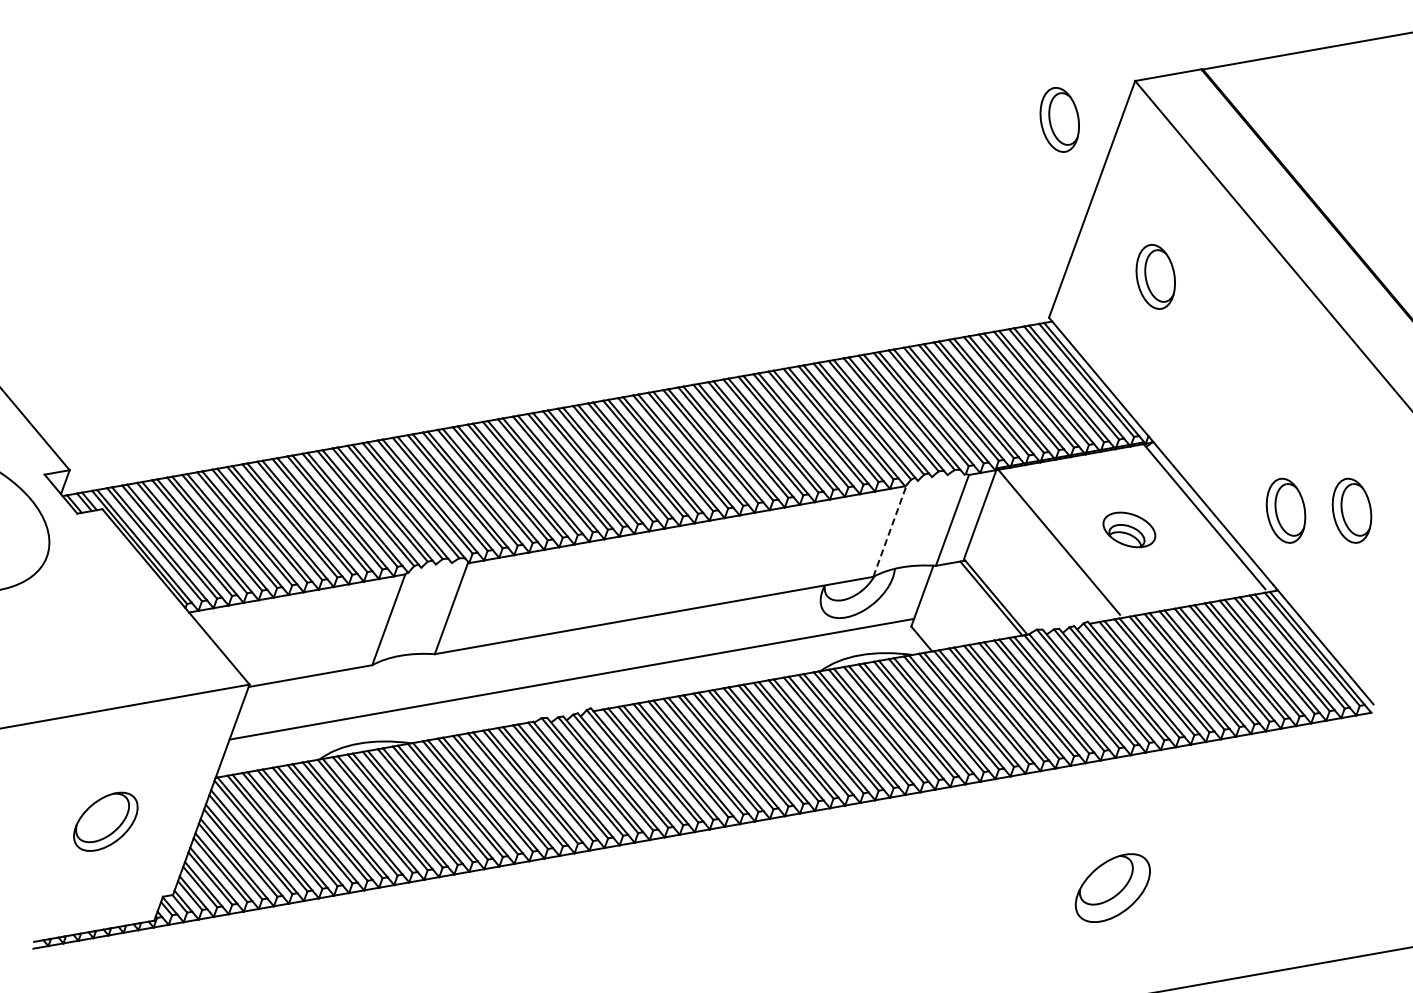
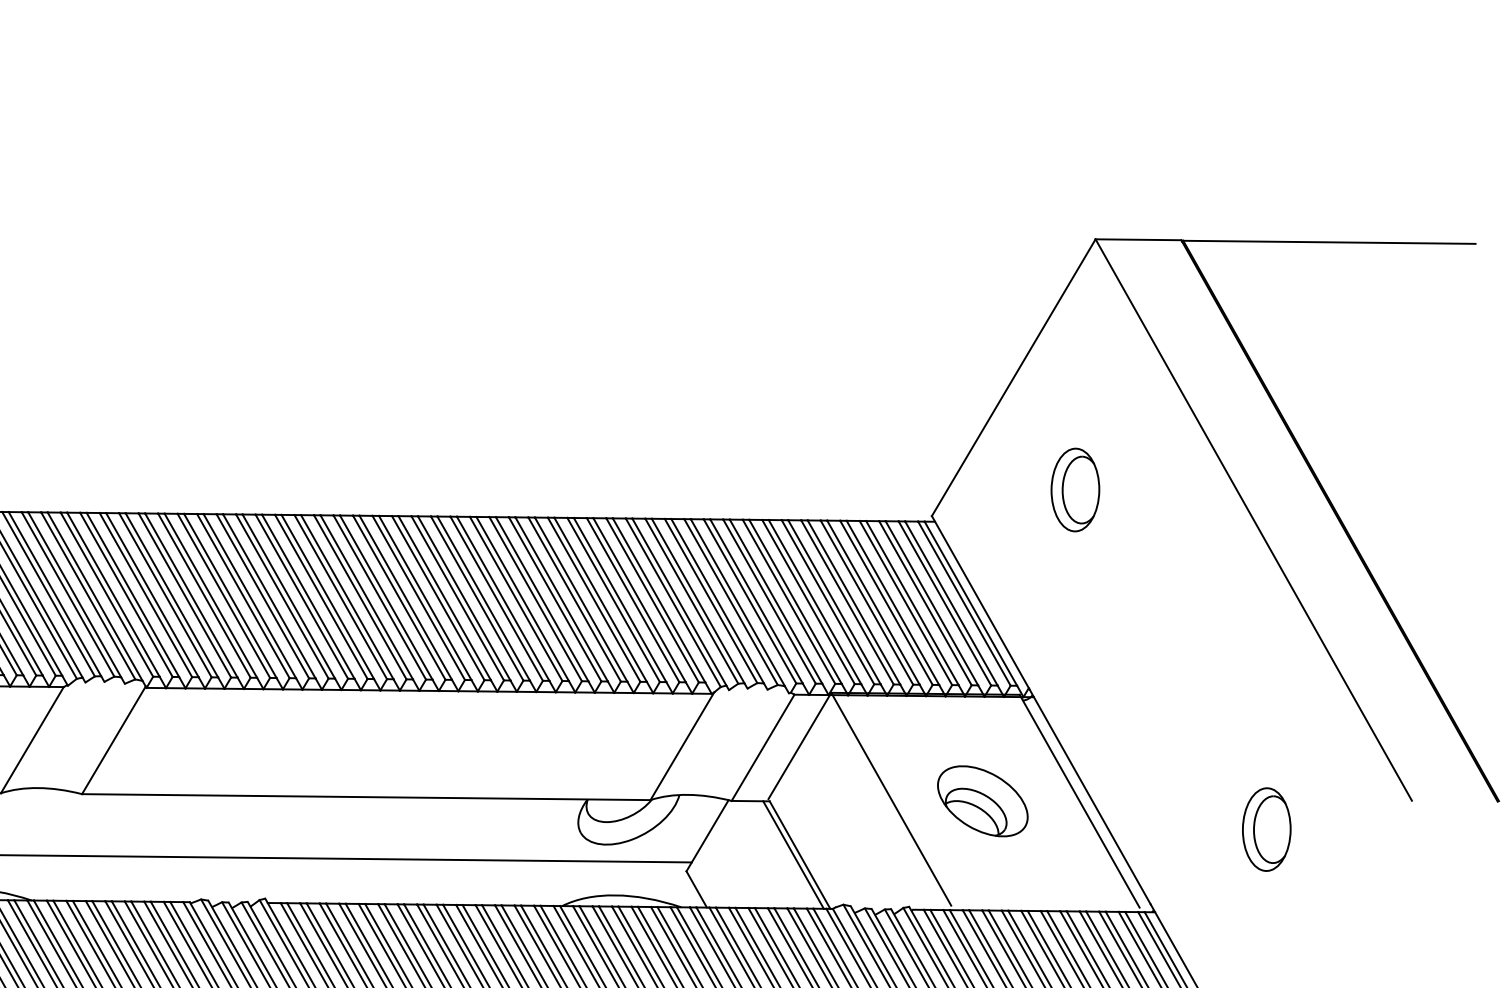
part: (1059, 119) -> (991, 269), removed
part: (1285, 510) -> (1183, 813), removed
part: (1129, 529) -> (983, 800), size x1.43
line: (890, 530) -> (682, 745), dashed -> solid

